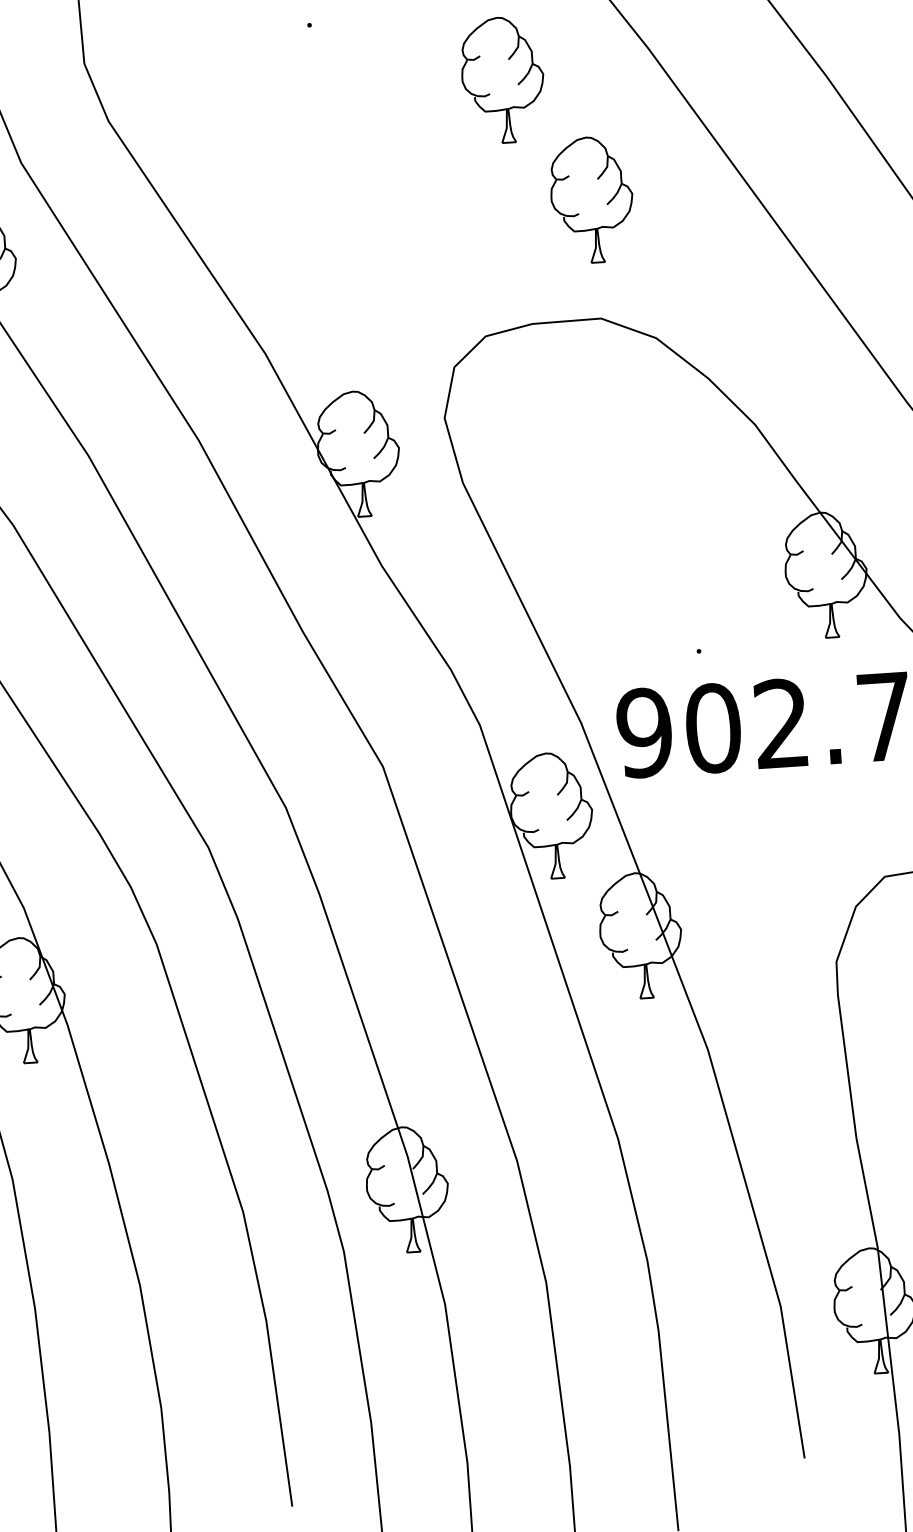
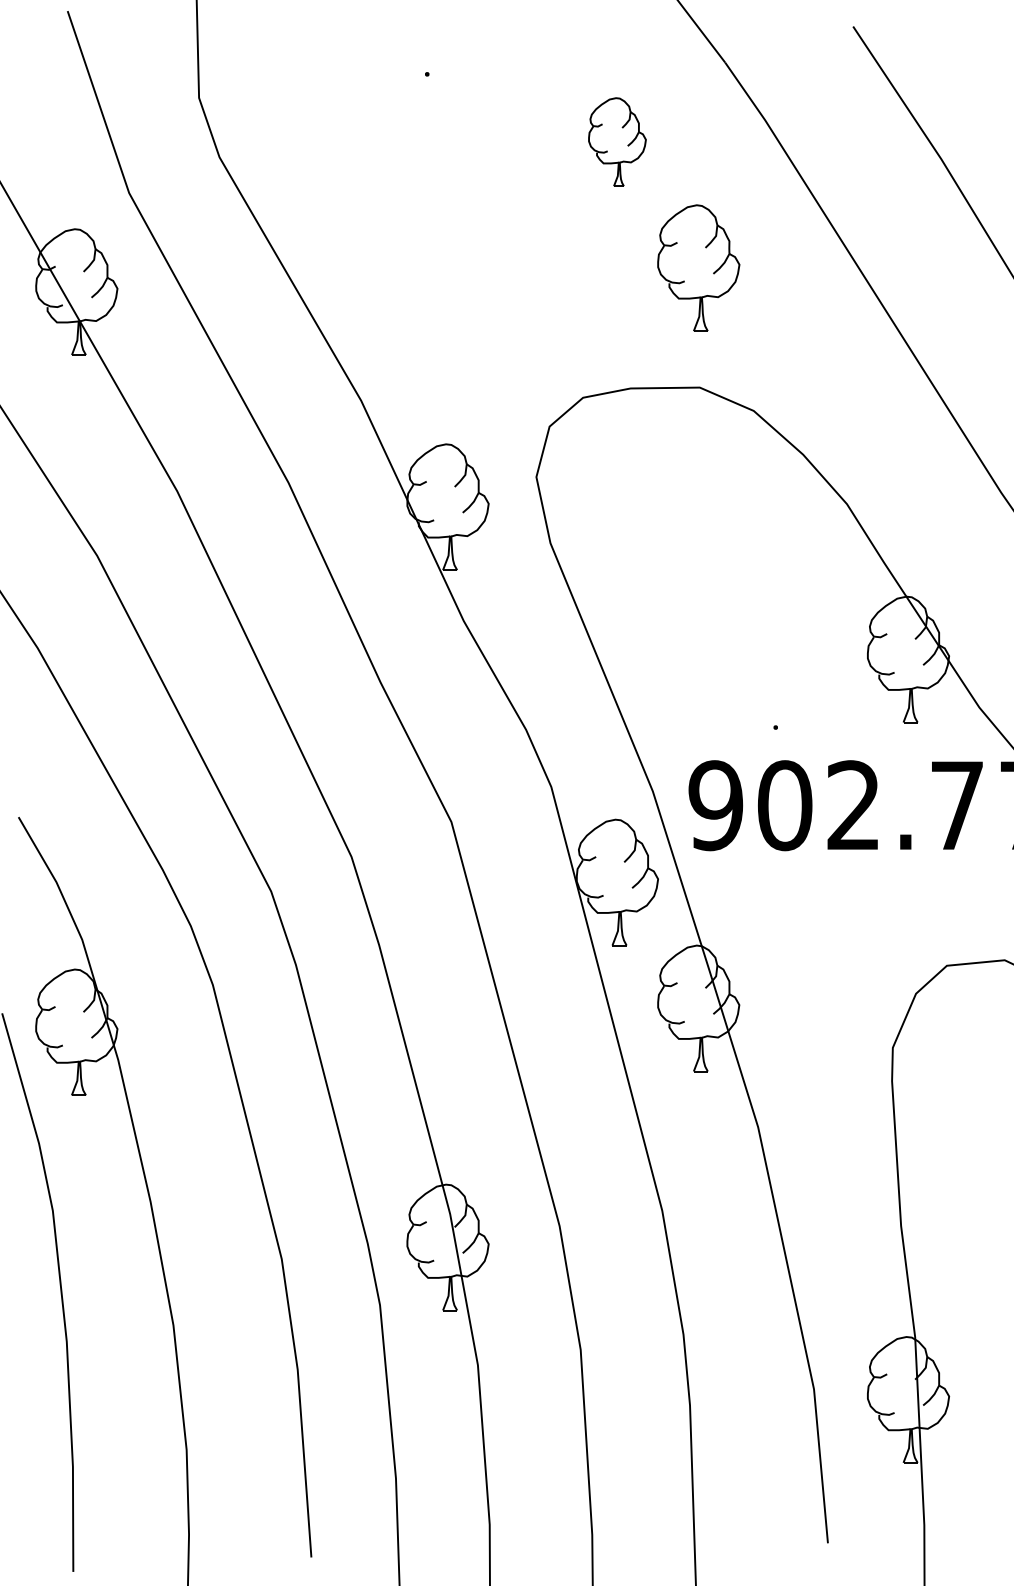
part: (503, 79) -> (617, 141), size x0.7

